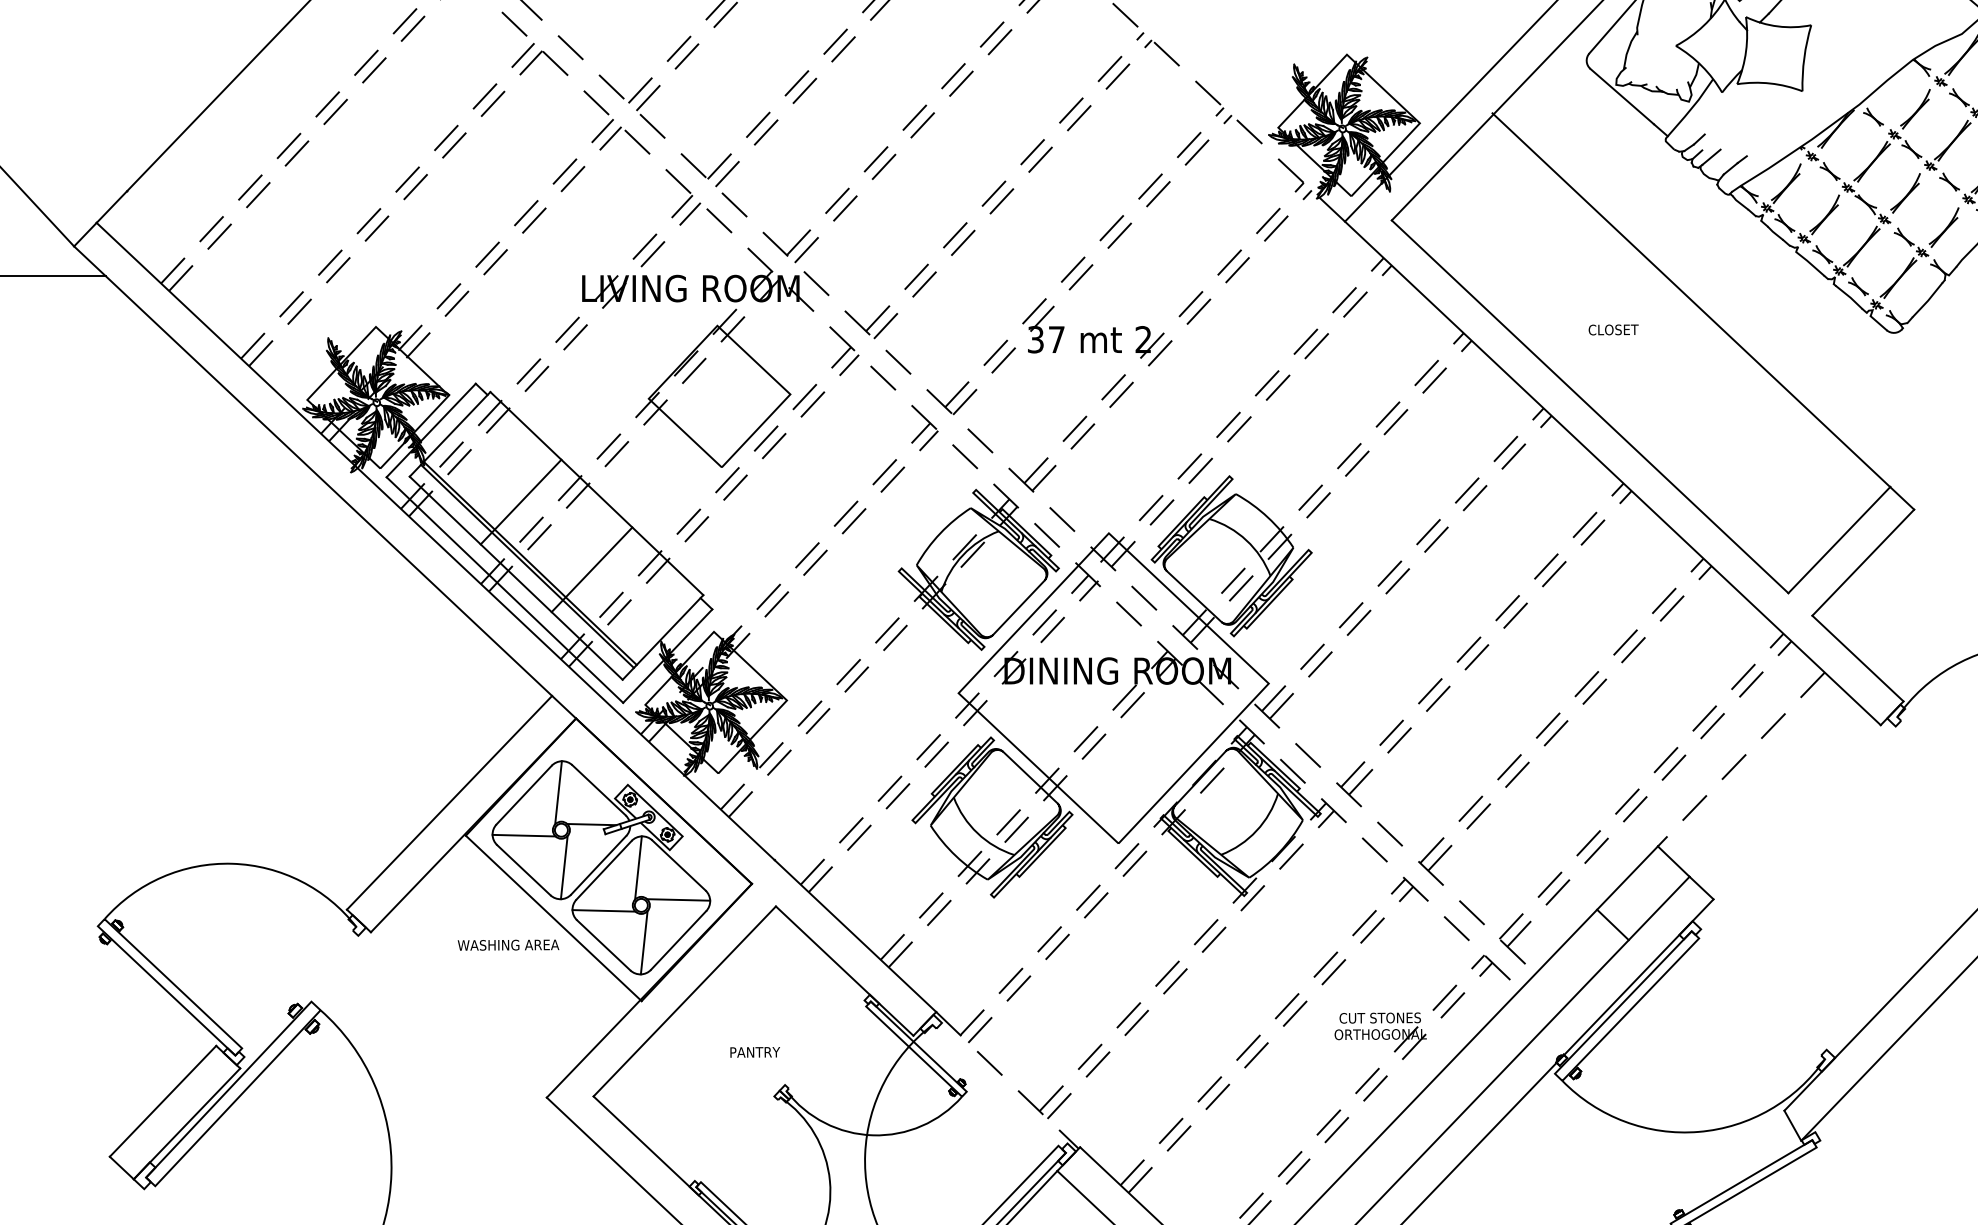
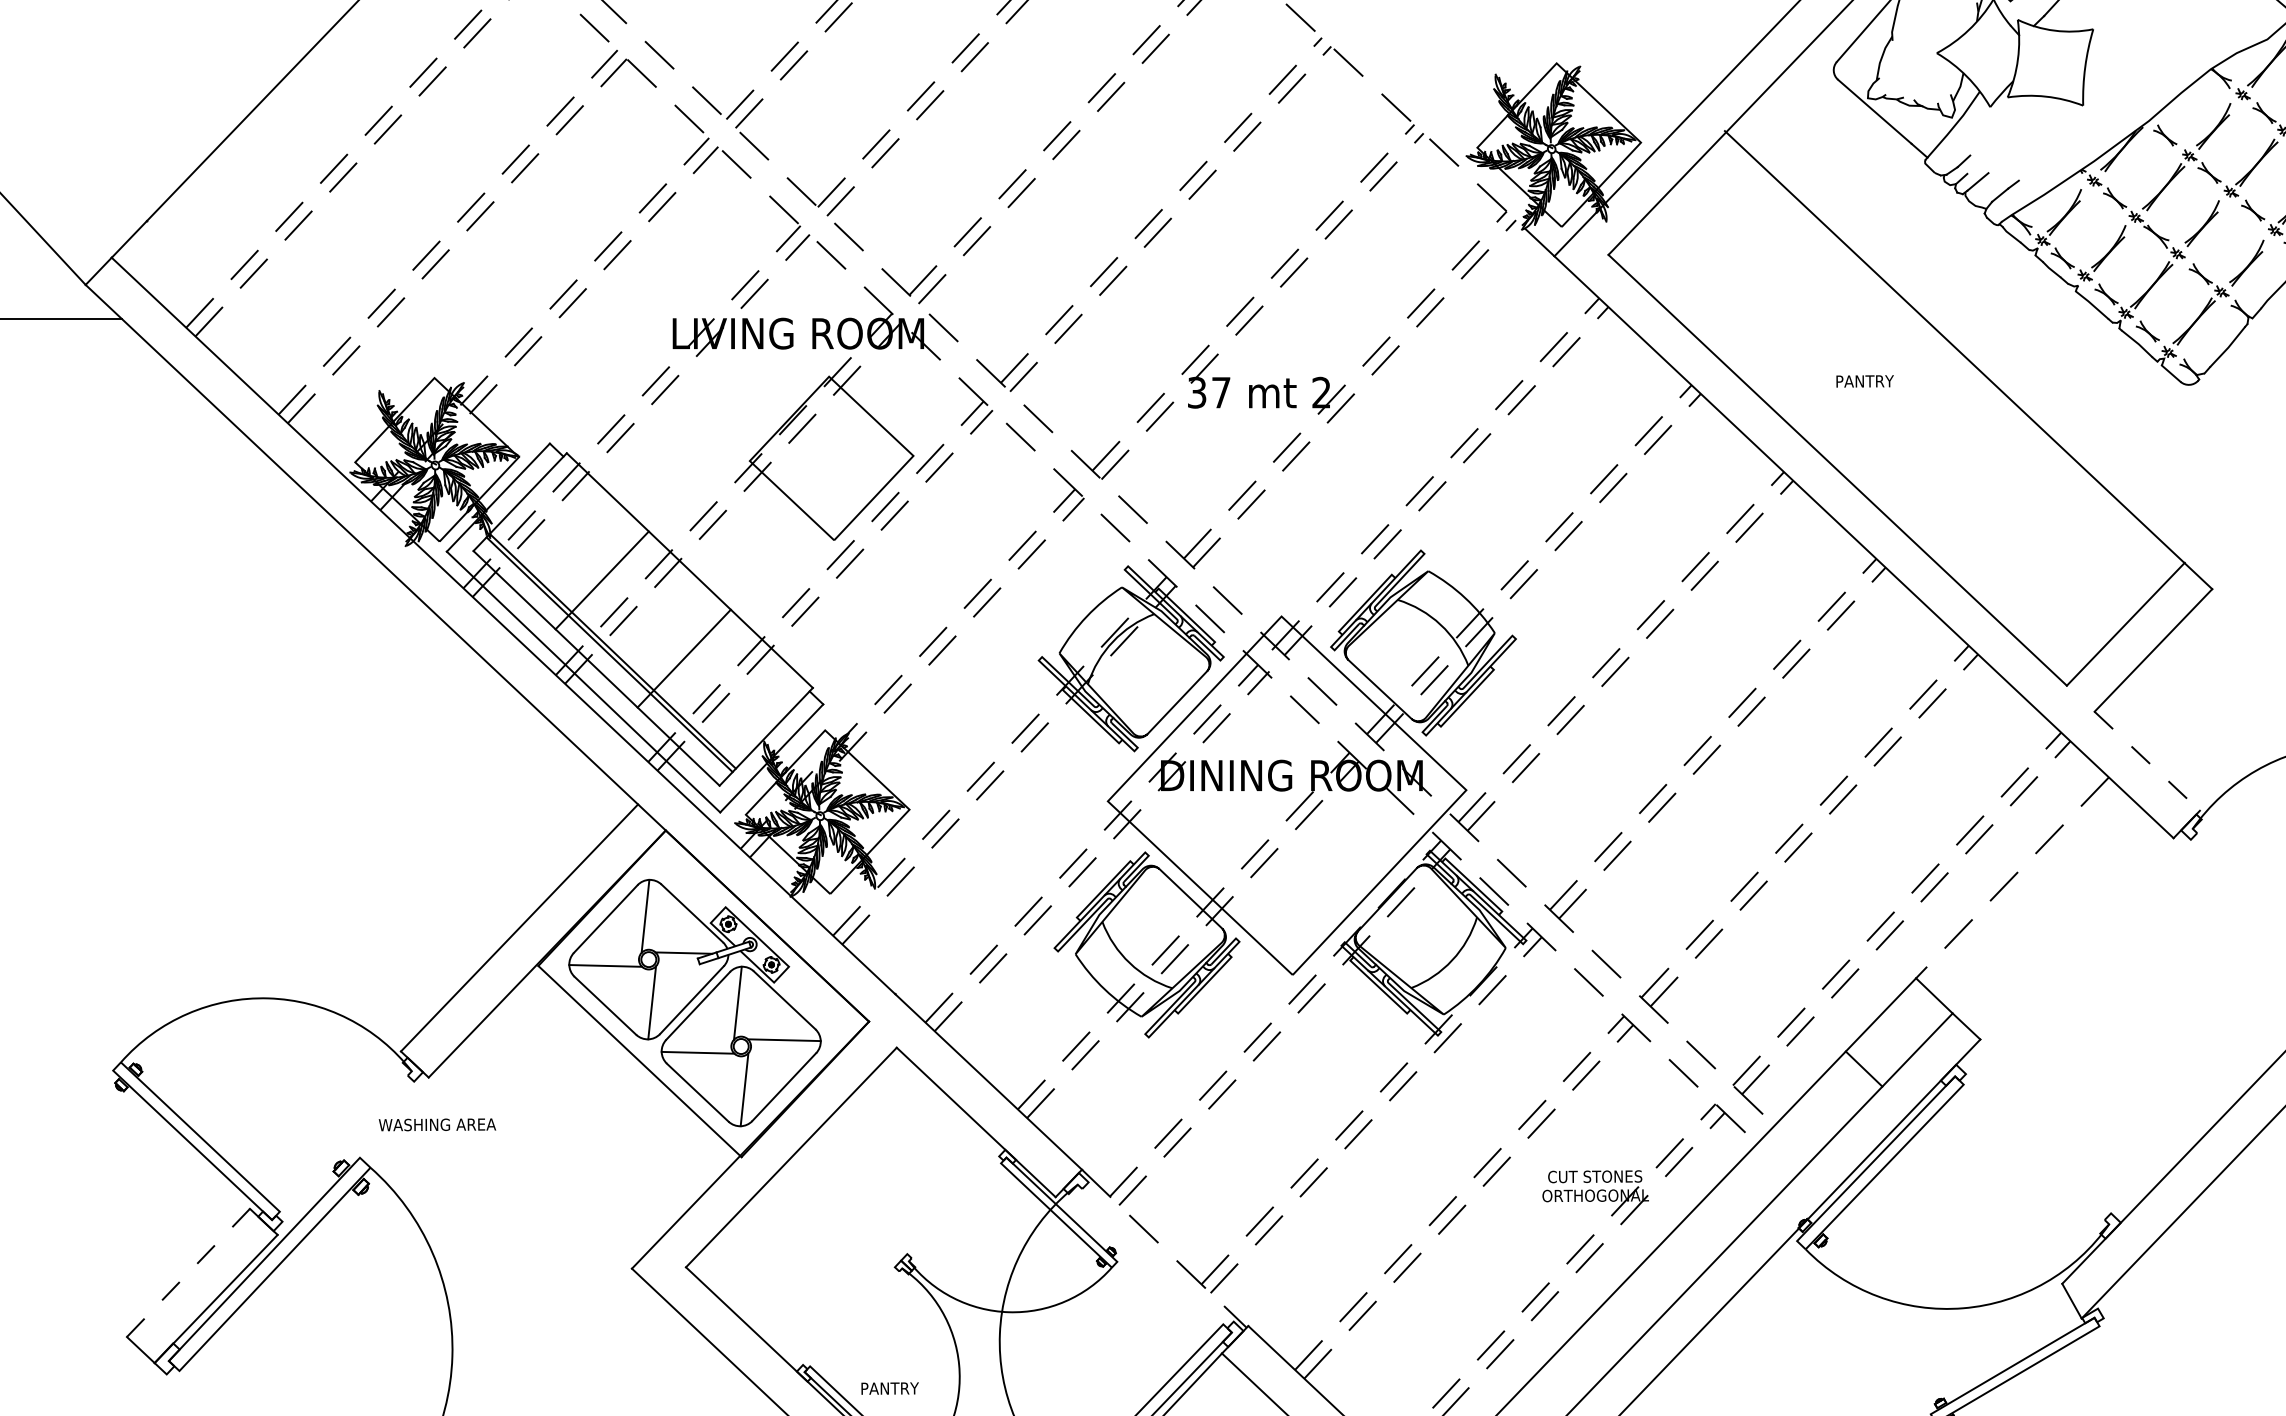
text: (1613, 329) -> (1864, 380), CLOSET -> PANTRY
line: (1857, 658) -> (2146, 761), solid -> dashed
text: (508, 944) -> (437, 1124), moved
text: (754, 1052) -> (889, 1388), moved
line: (163, 1101) -> (188, 1273), solid -> dashed

